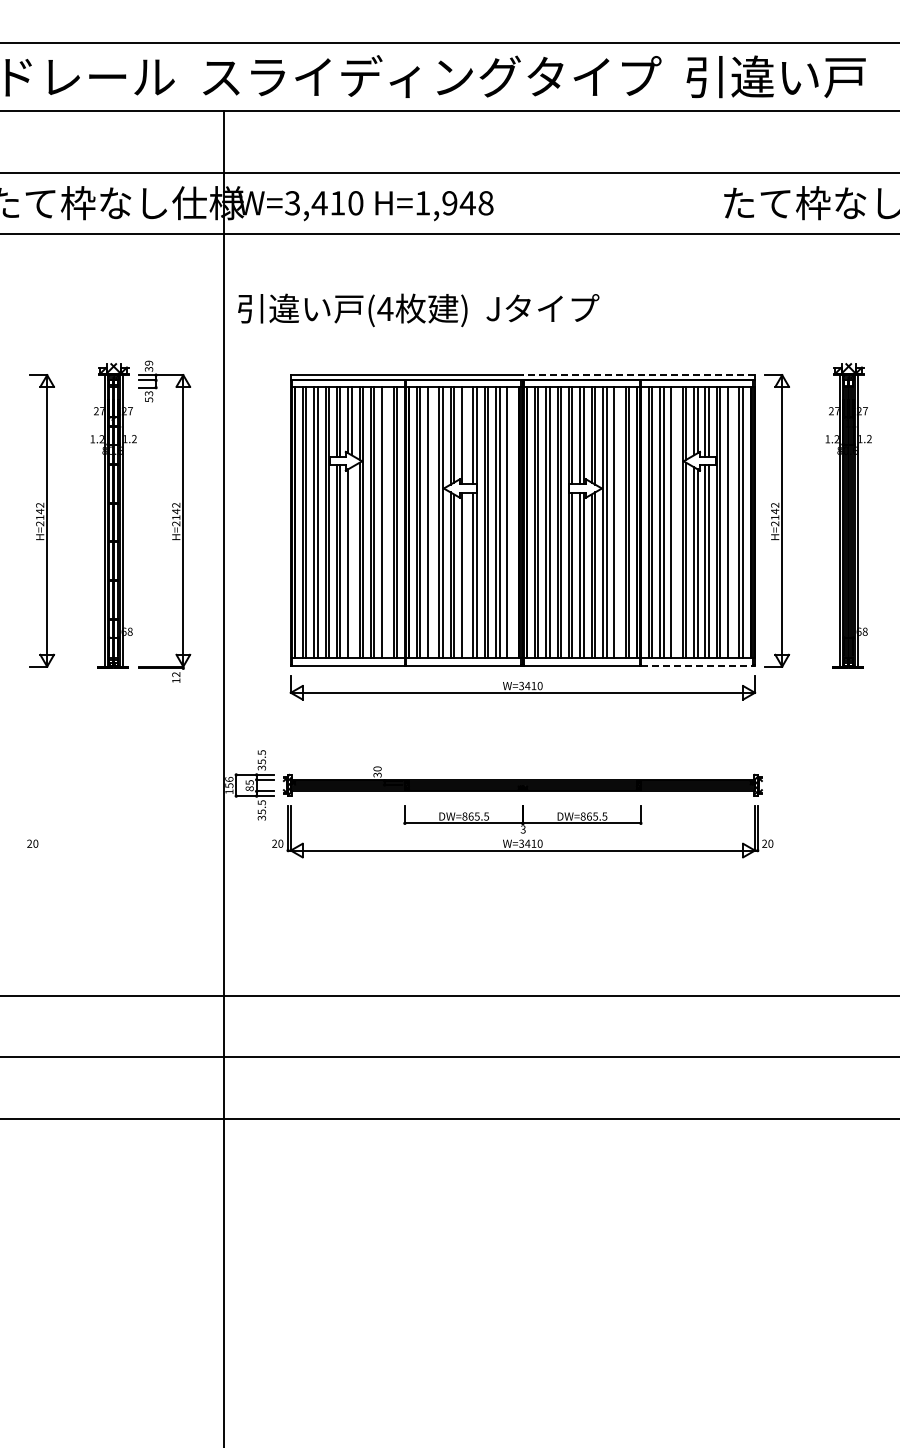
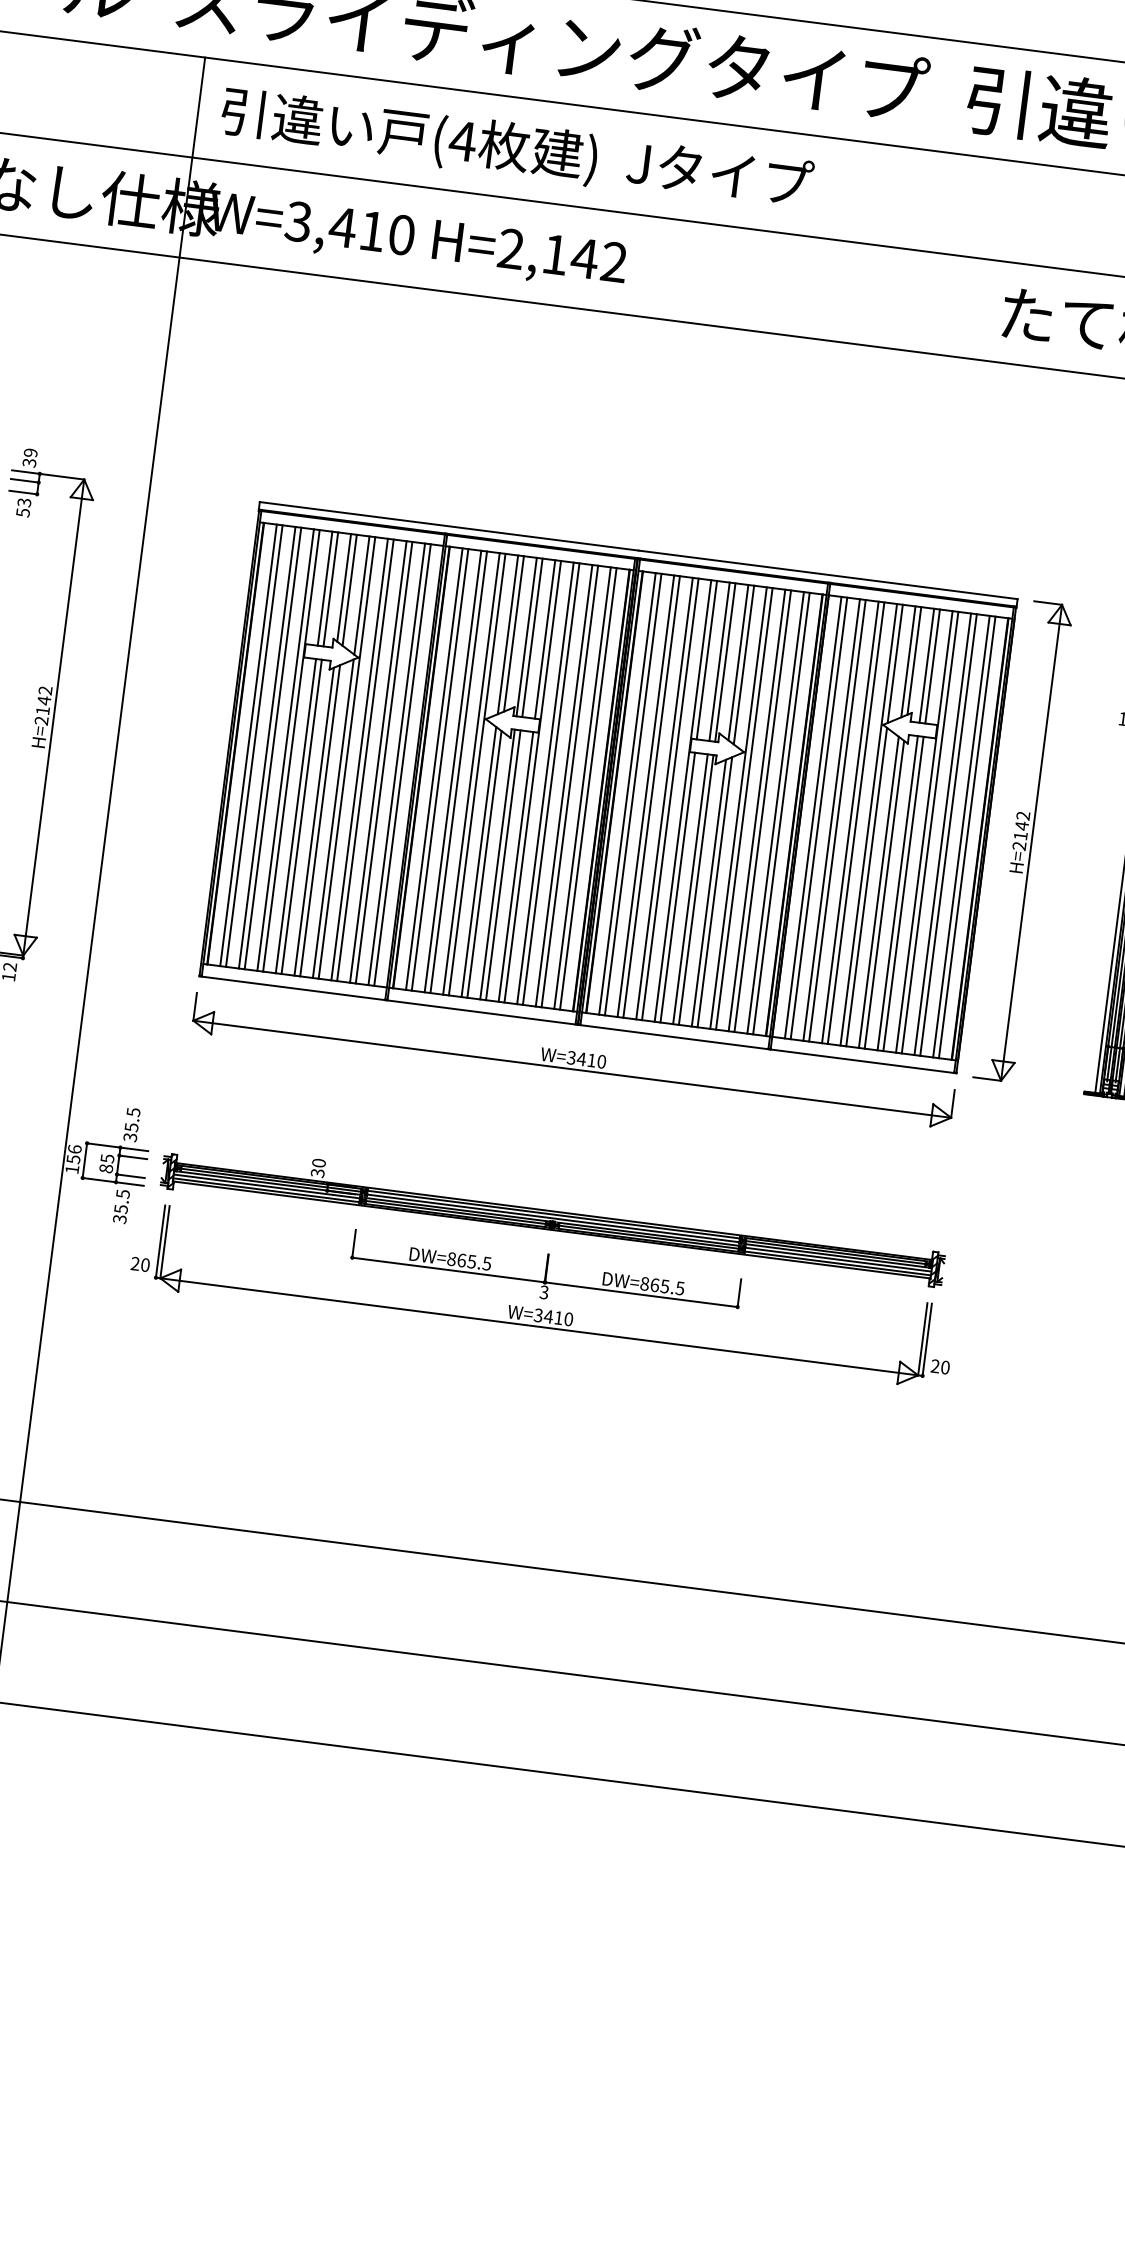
text: (454, 203) -> (562, 256), H=1,948 -> H=2,142
text: (418, 310) -> (516, 150), moved
line: (638, 375) -> (827, 575), dashed -> solid
line: (465, 435) -> (532, 637), added
line: (385, 522) -> (383, 762), added
line: (431, 522) -> (458, 772), added
line: (510, 522) -> (587, 788), added
line: (617, 522) -> (762, 810), added
line: (674, 522) -> (855, 822), added
line: (731, 522) -> (948, 834), added
line: (351, 562) -> (319, 820), added
line: (465, 574) -> (503, 864), added
line: (697, 665) -> (863, 1061), dashed -> solid

